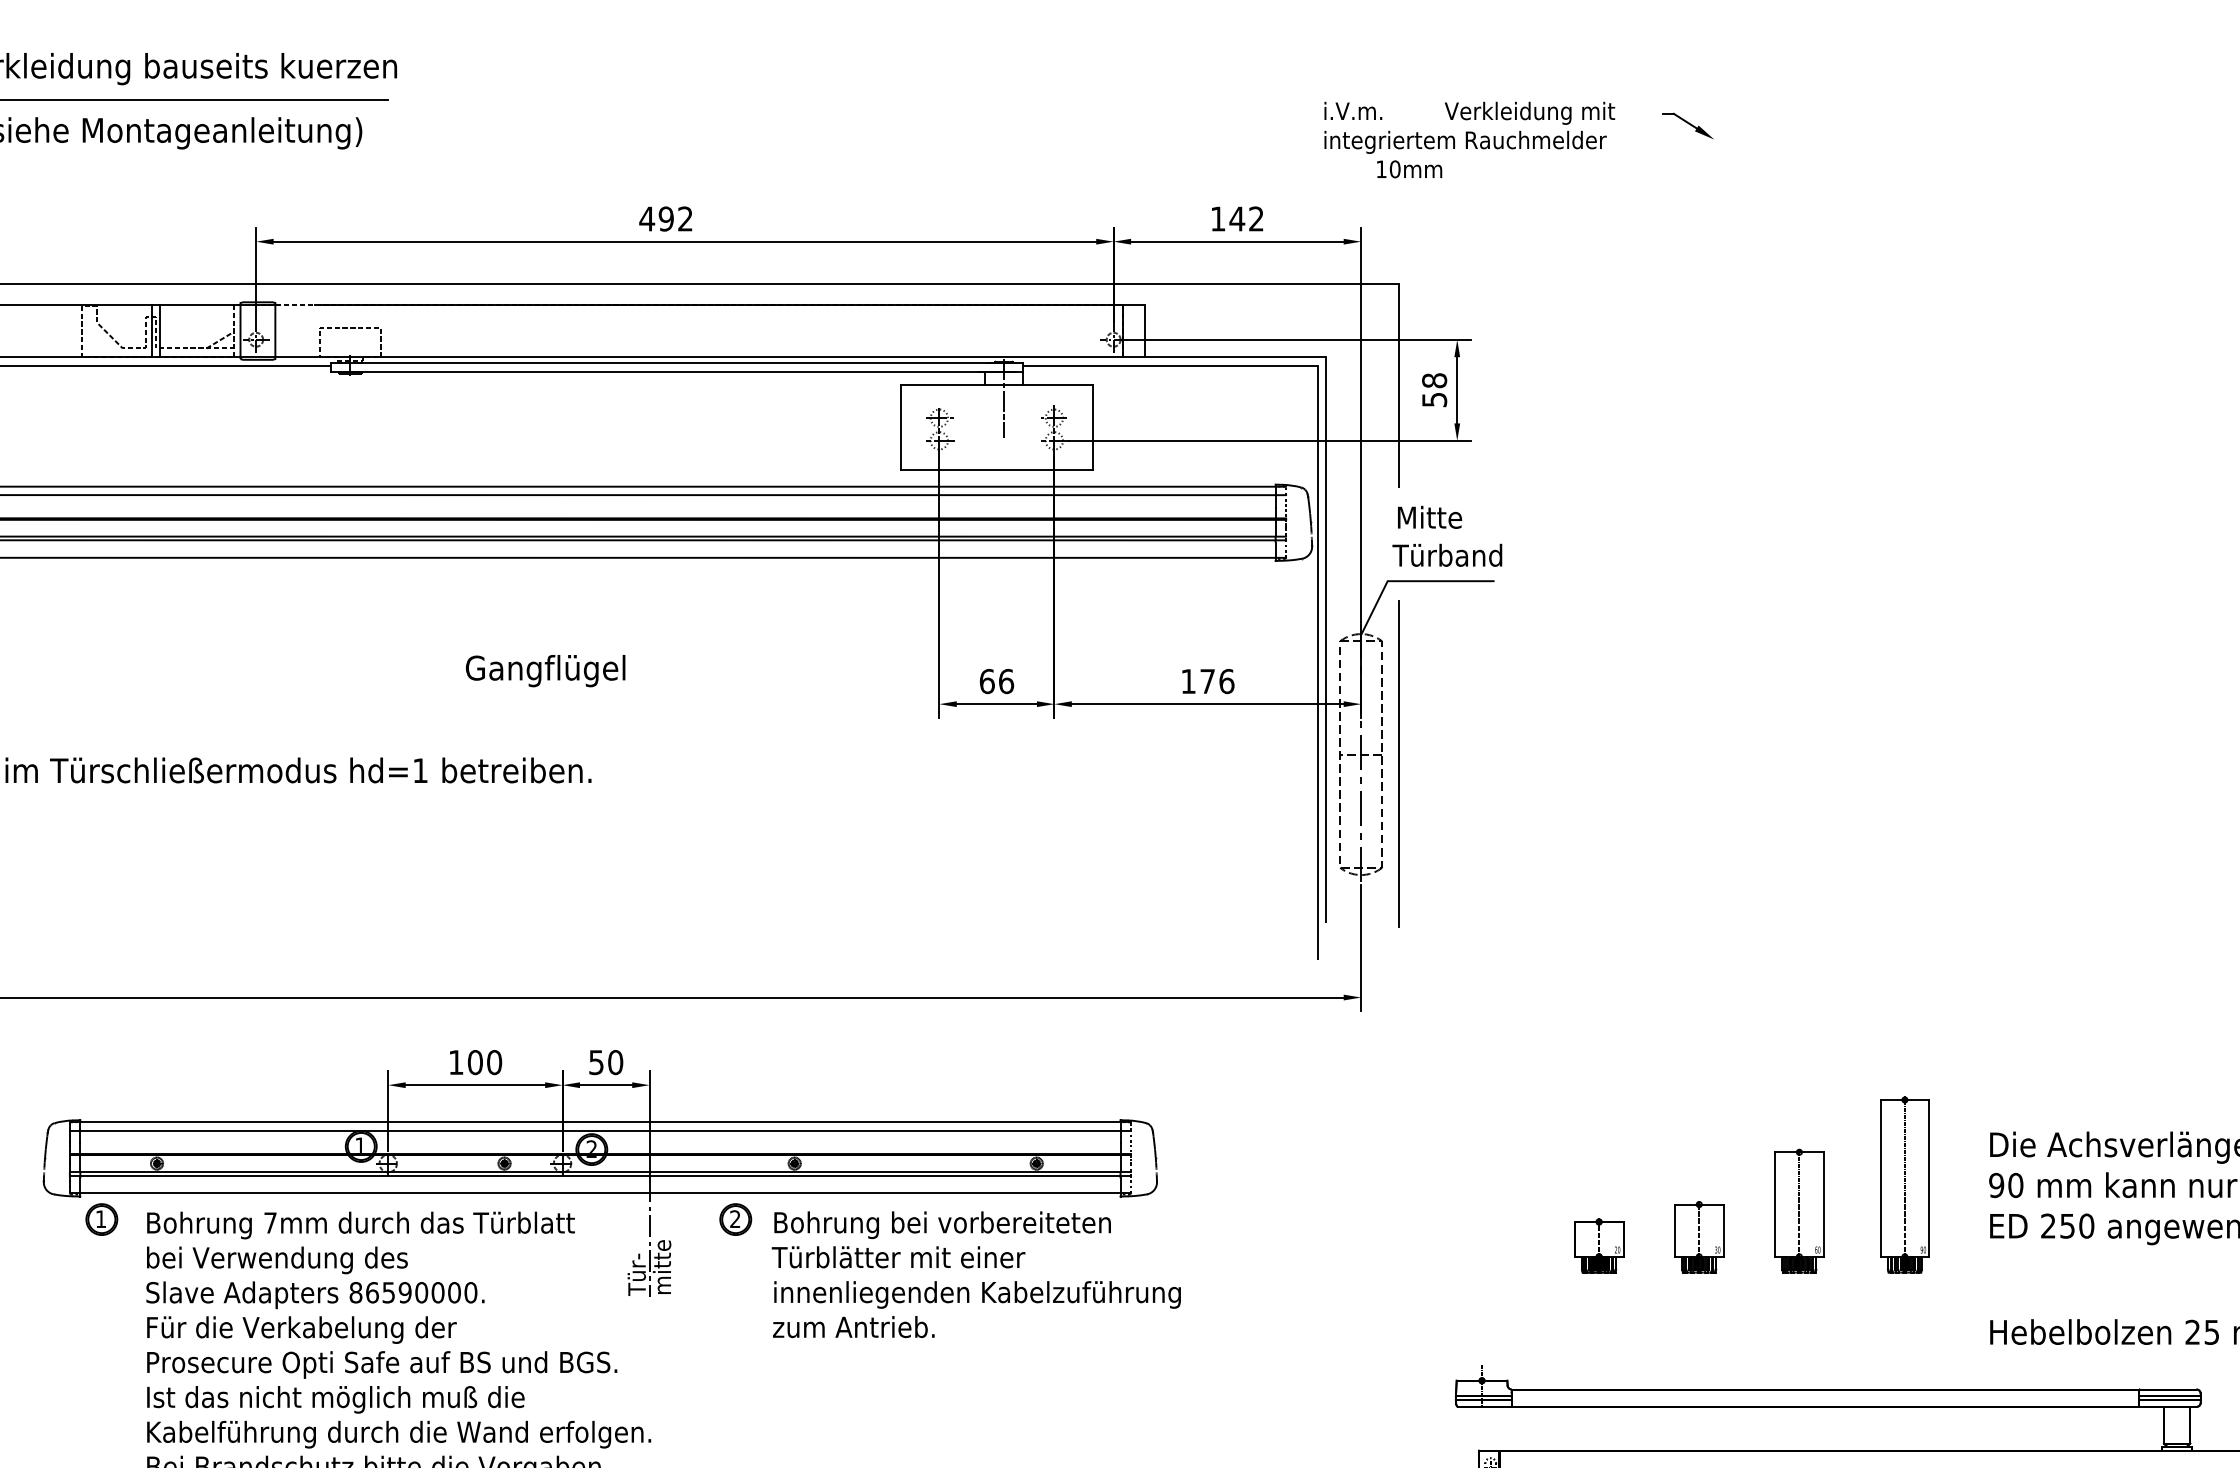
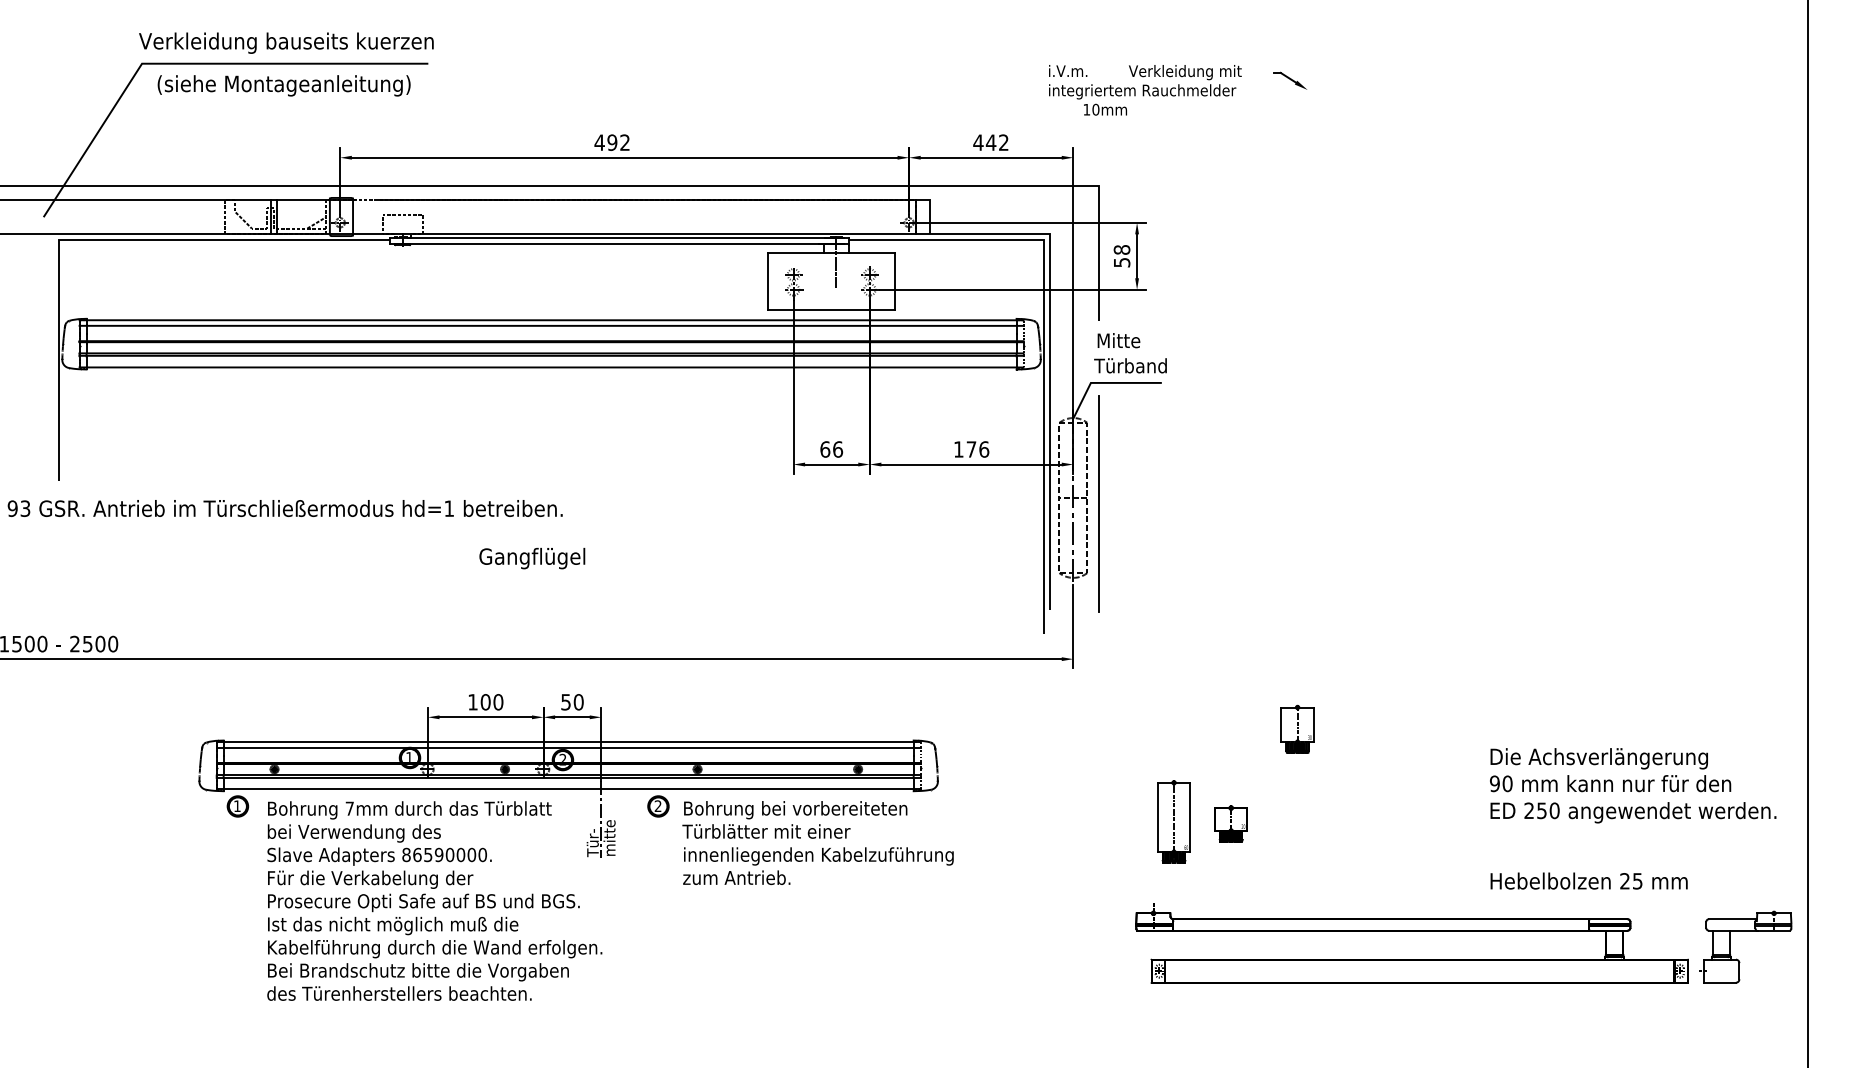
text: (1218, 218) -> (978, 142), 142 -> 442
text: (545, 670) -> (532, 558), moved
part: (1904, 1184) -> (1433, 783), removed
part: (1798, 1210) -> (1173, 821), moved
part: (1699, 1236) -> (1297, 728), moved

